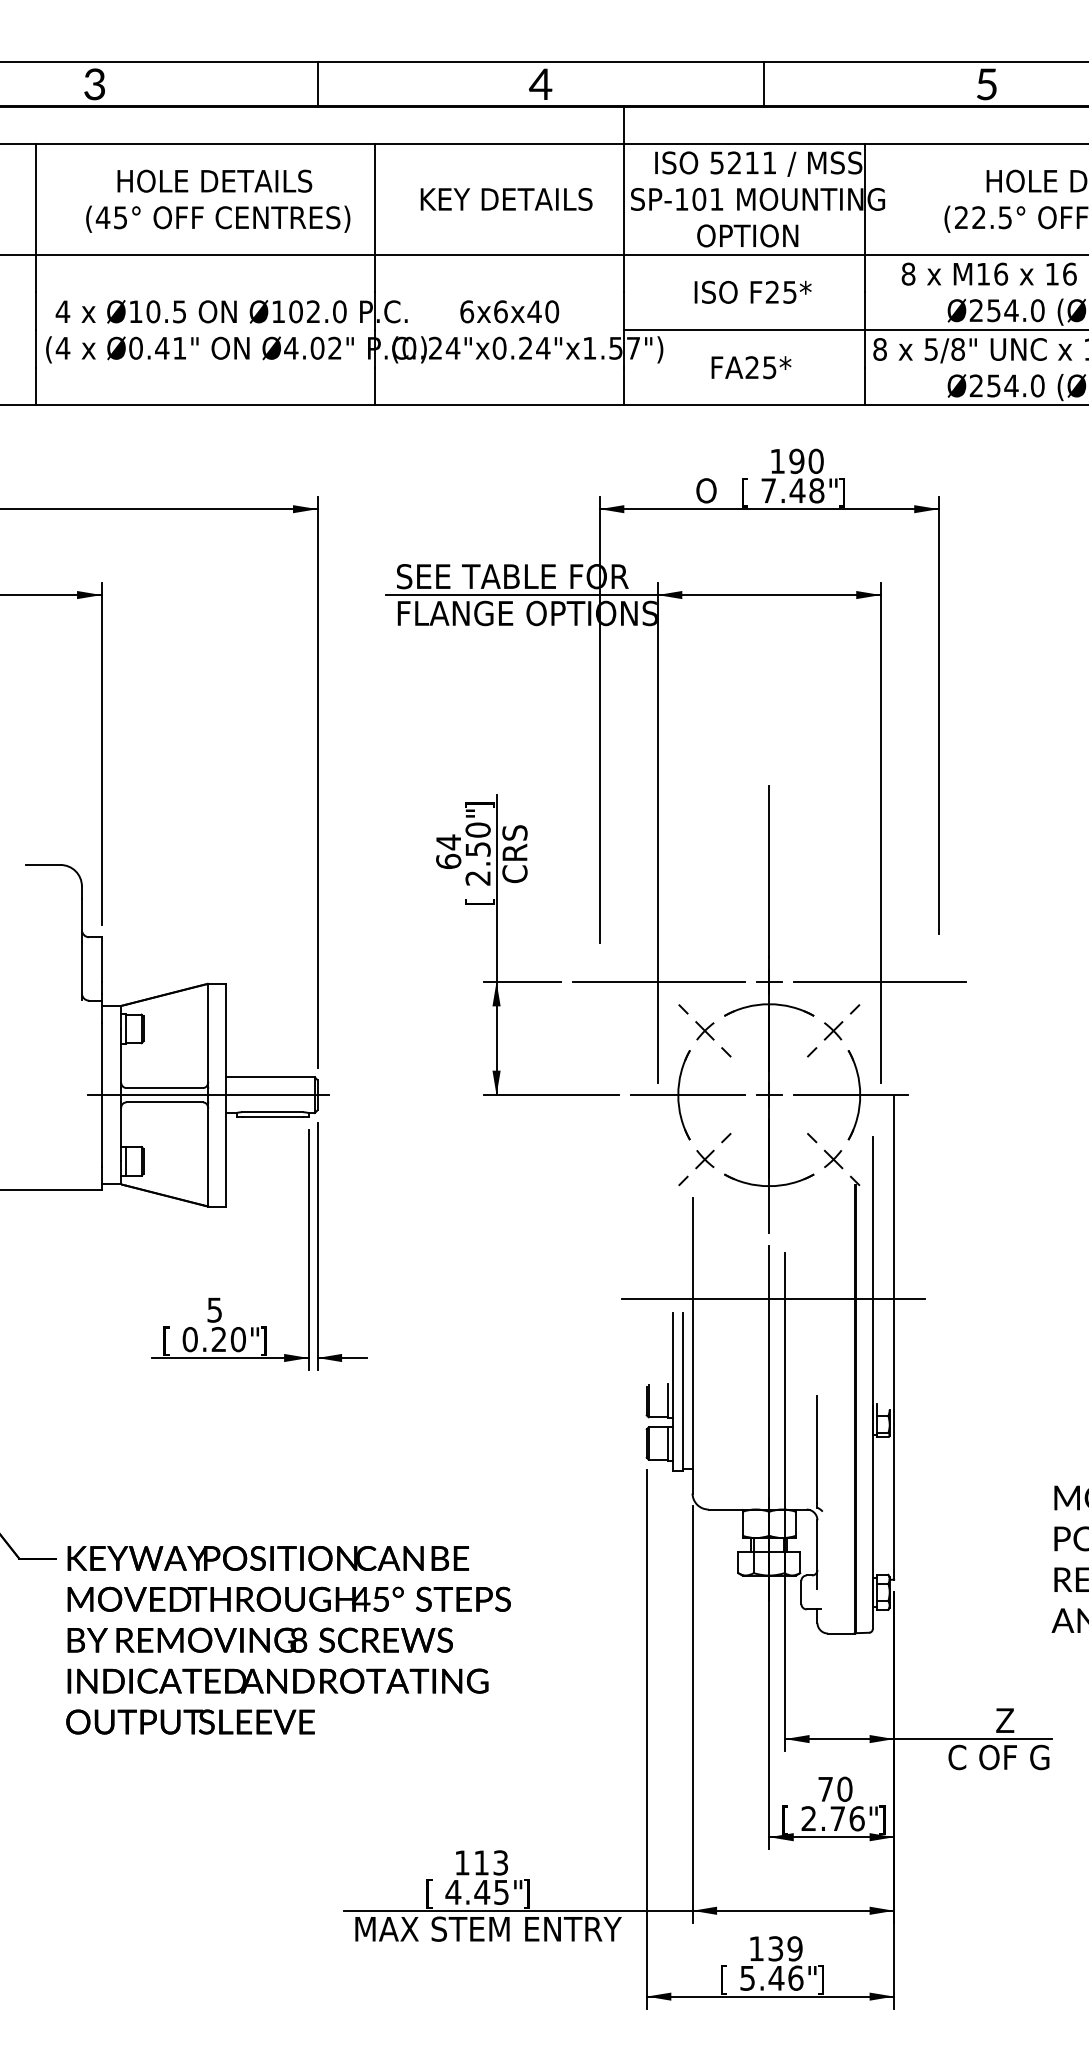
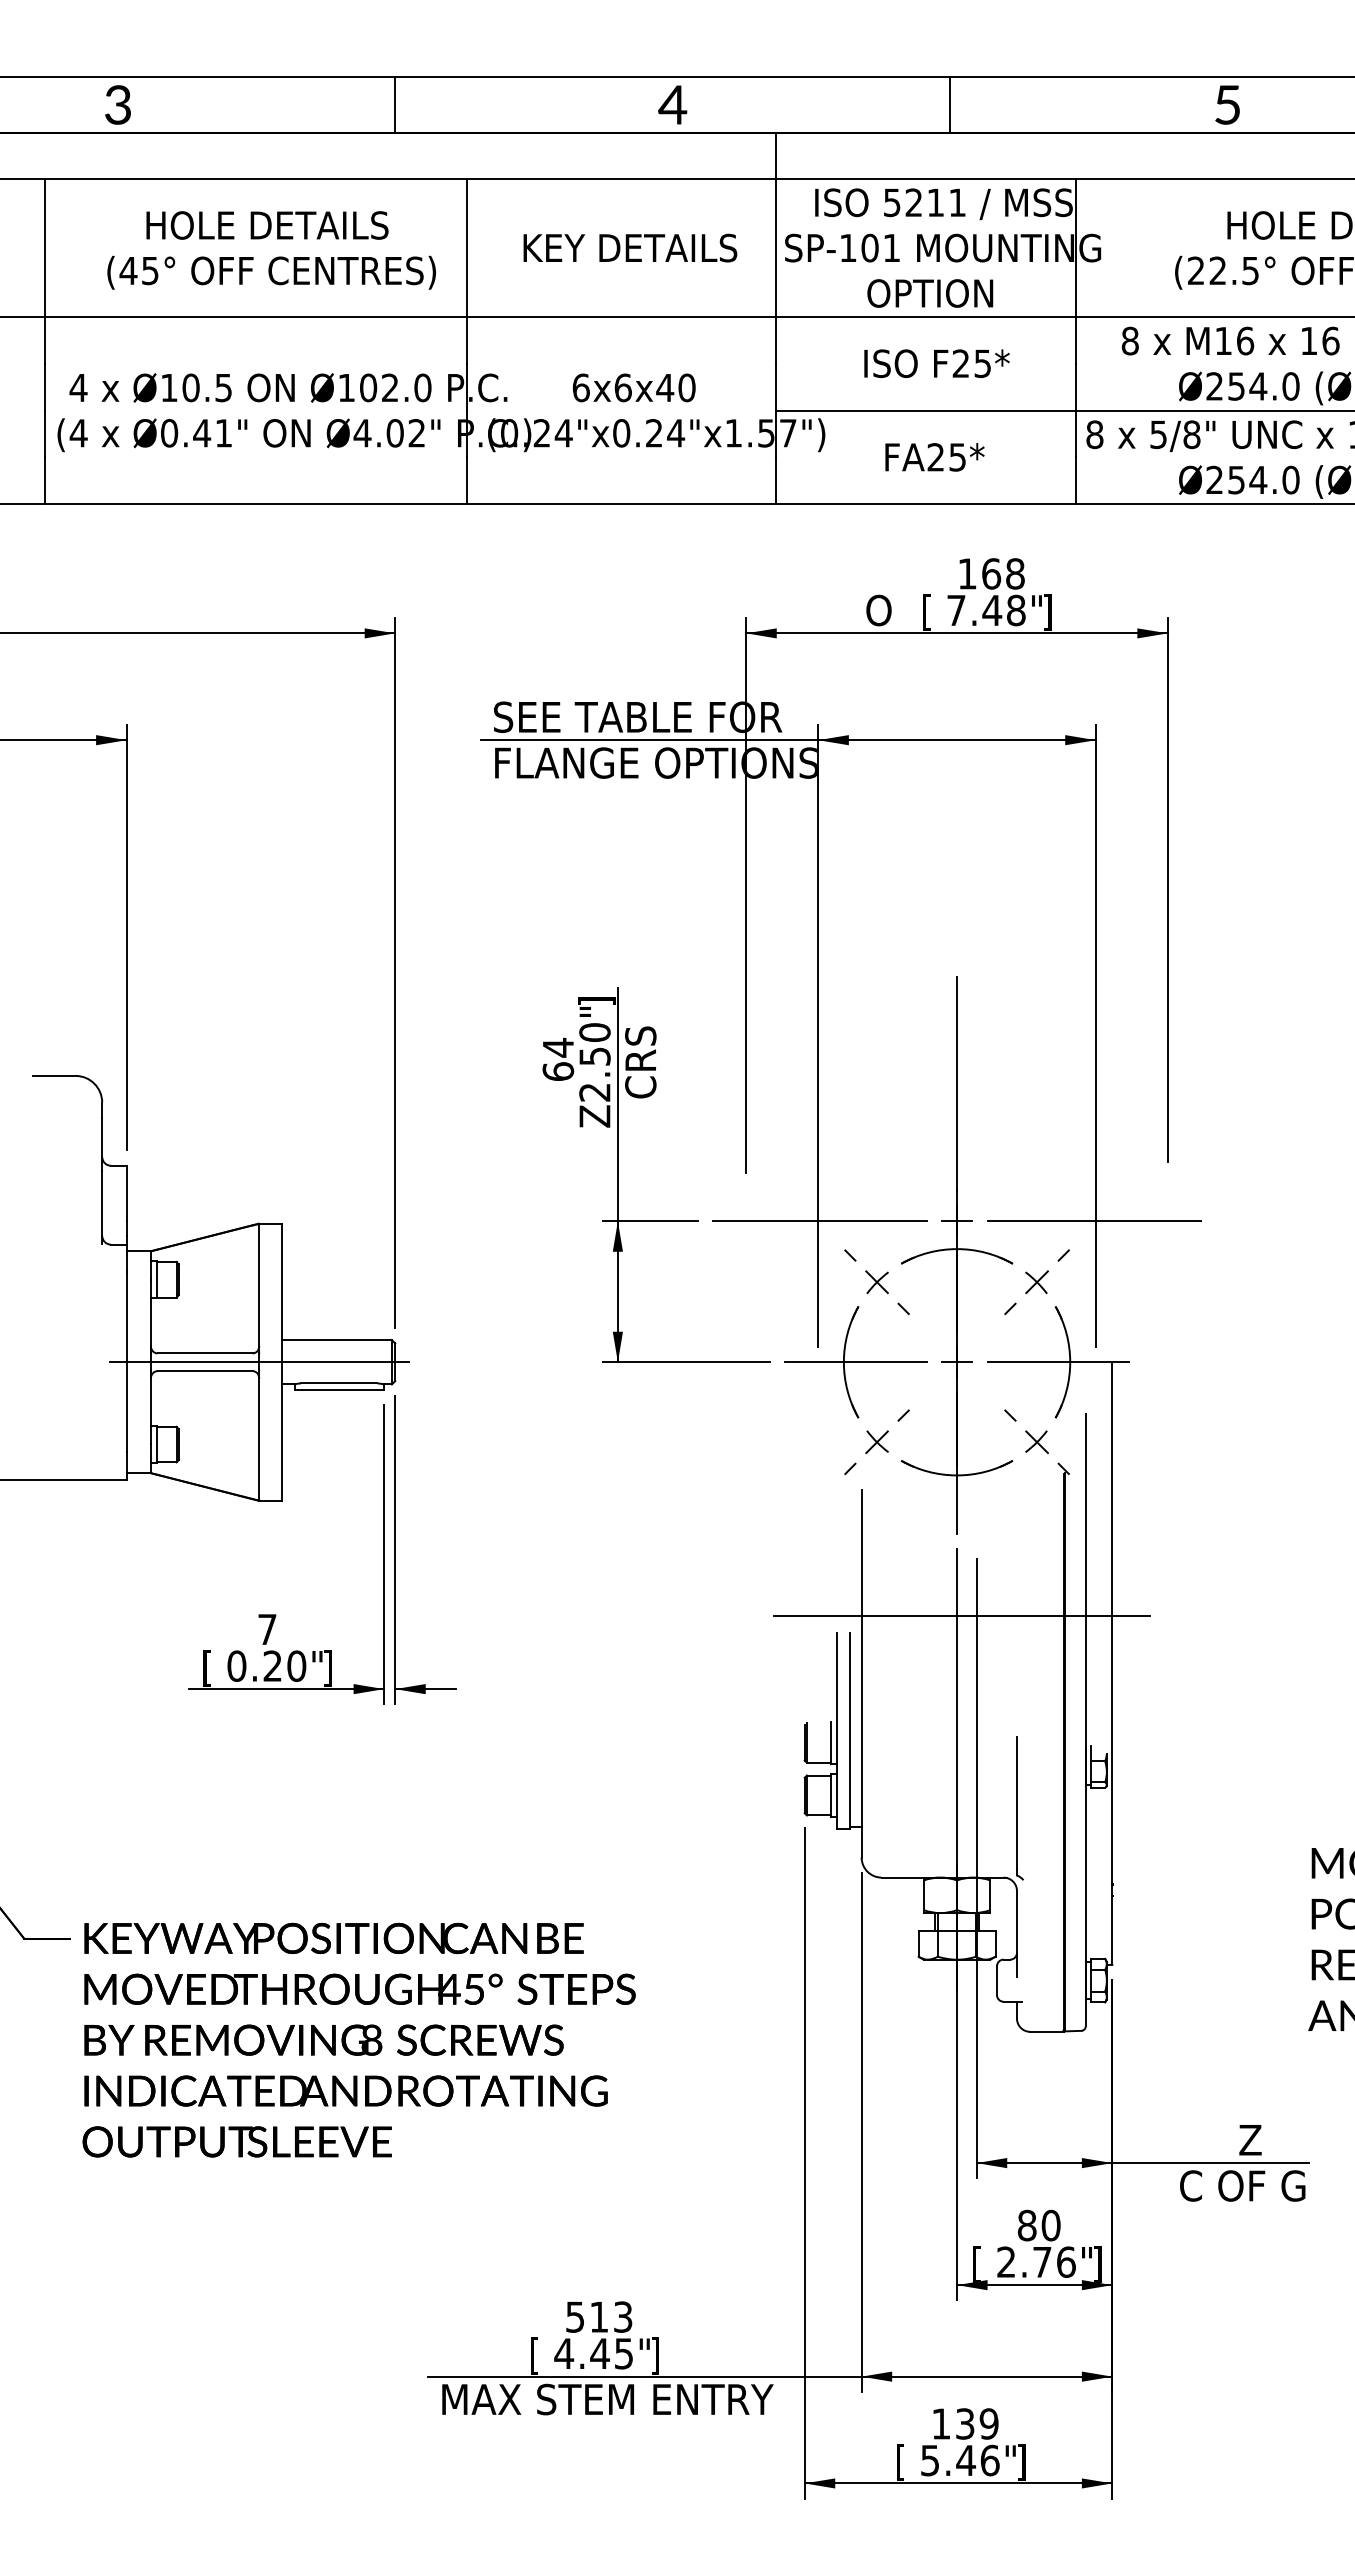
text: (806, 461) -> (1003, 573), 190 -> 168
text: (479, 897) -> (596, 1116), [ -> Z
text: (214, 1310) -> (267, 1629), 5 -> 7
text: (825, 1789) -> (1026, 2225), 70 -> 80
text: (461, 1862) -> (574, 2316), 113 -> 513

